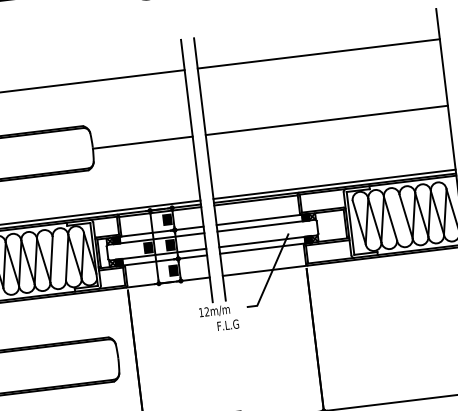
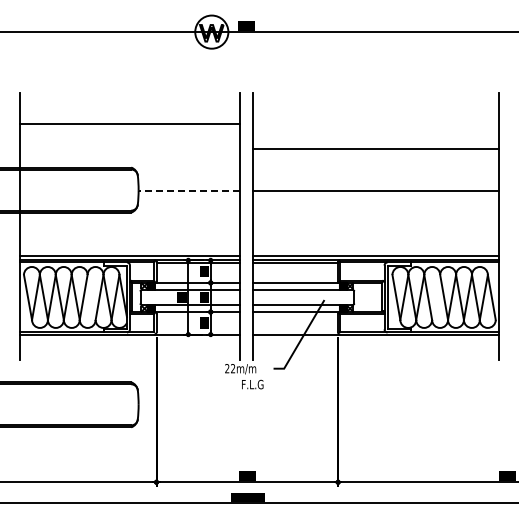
line: (318, 53) -> (376, 148), moved
line: (143, 142) -> (189, 191), solid -> dashed
text: (201, 312) -> (227, 368), 12m/m -> 22m/m

